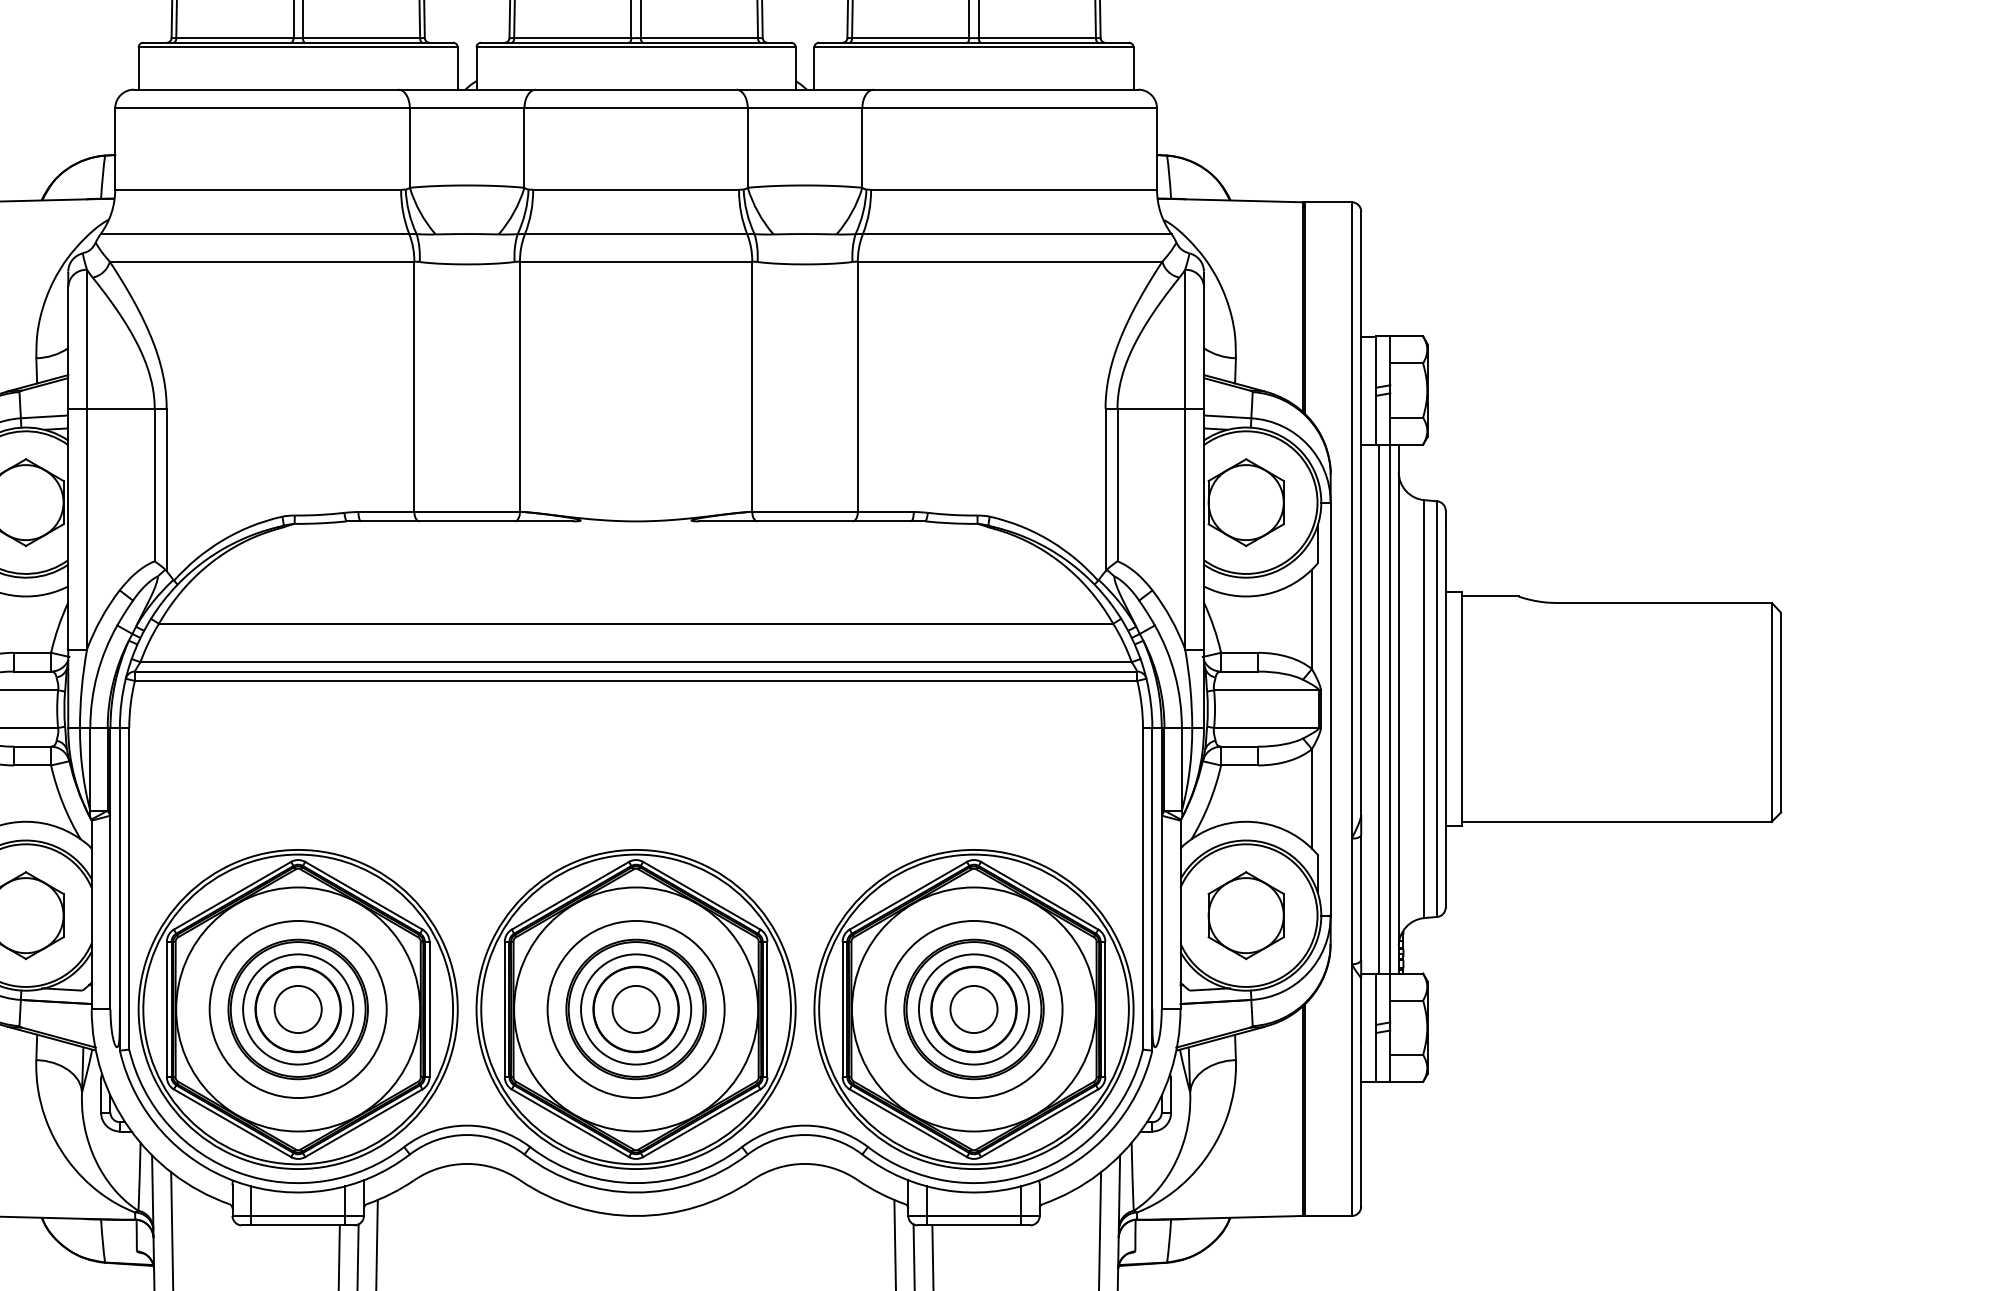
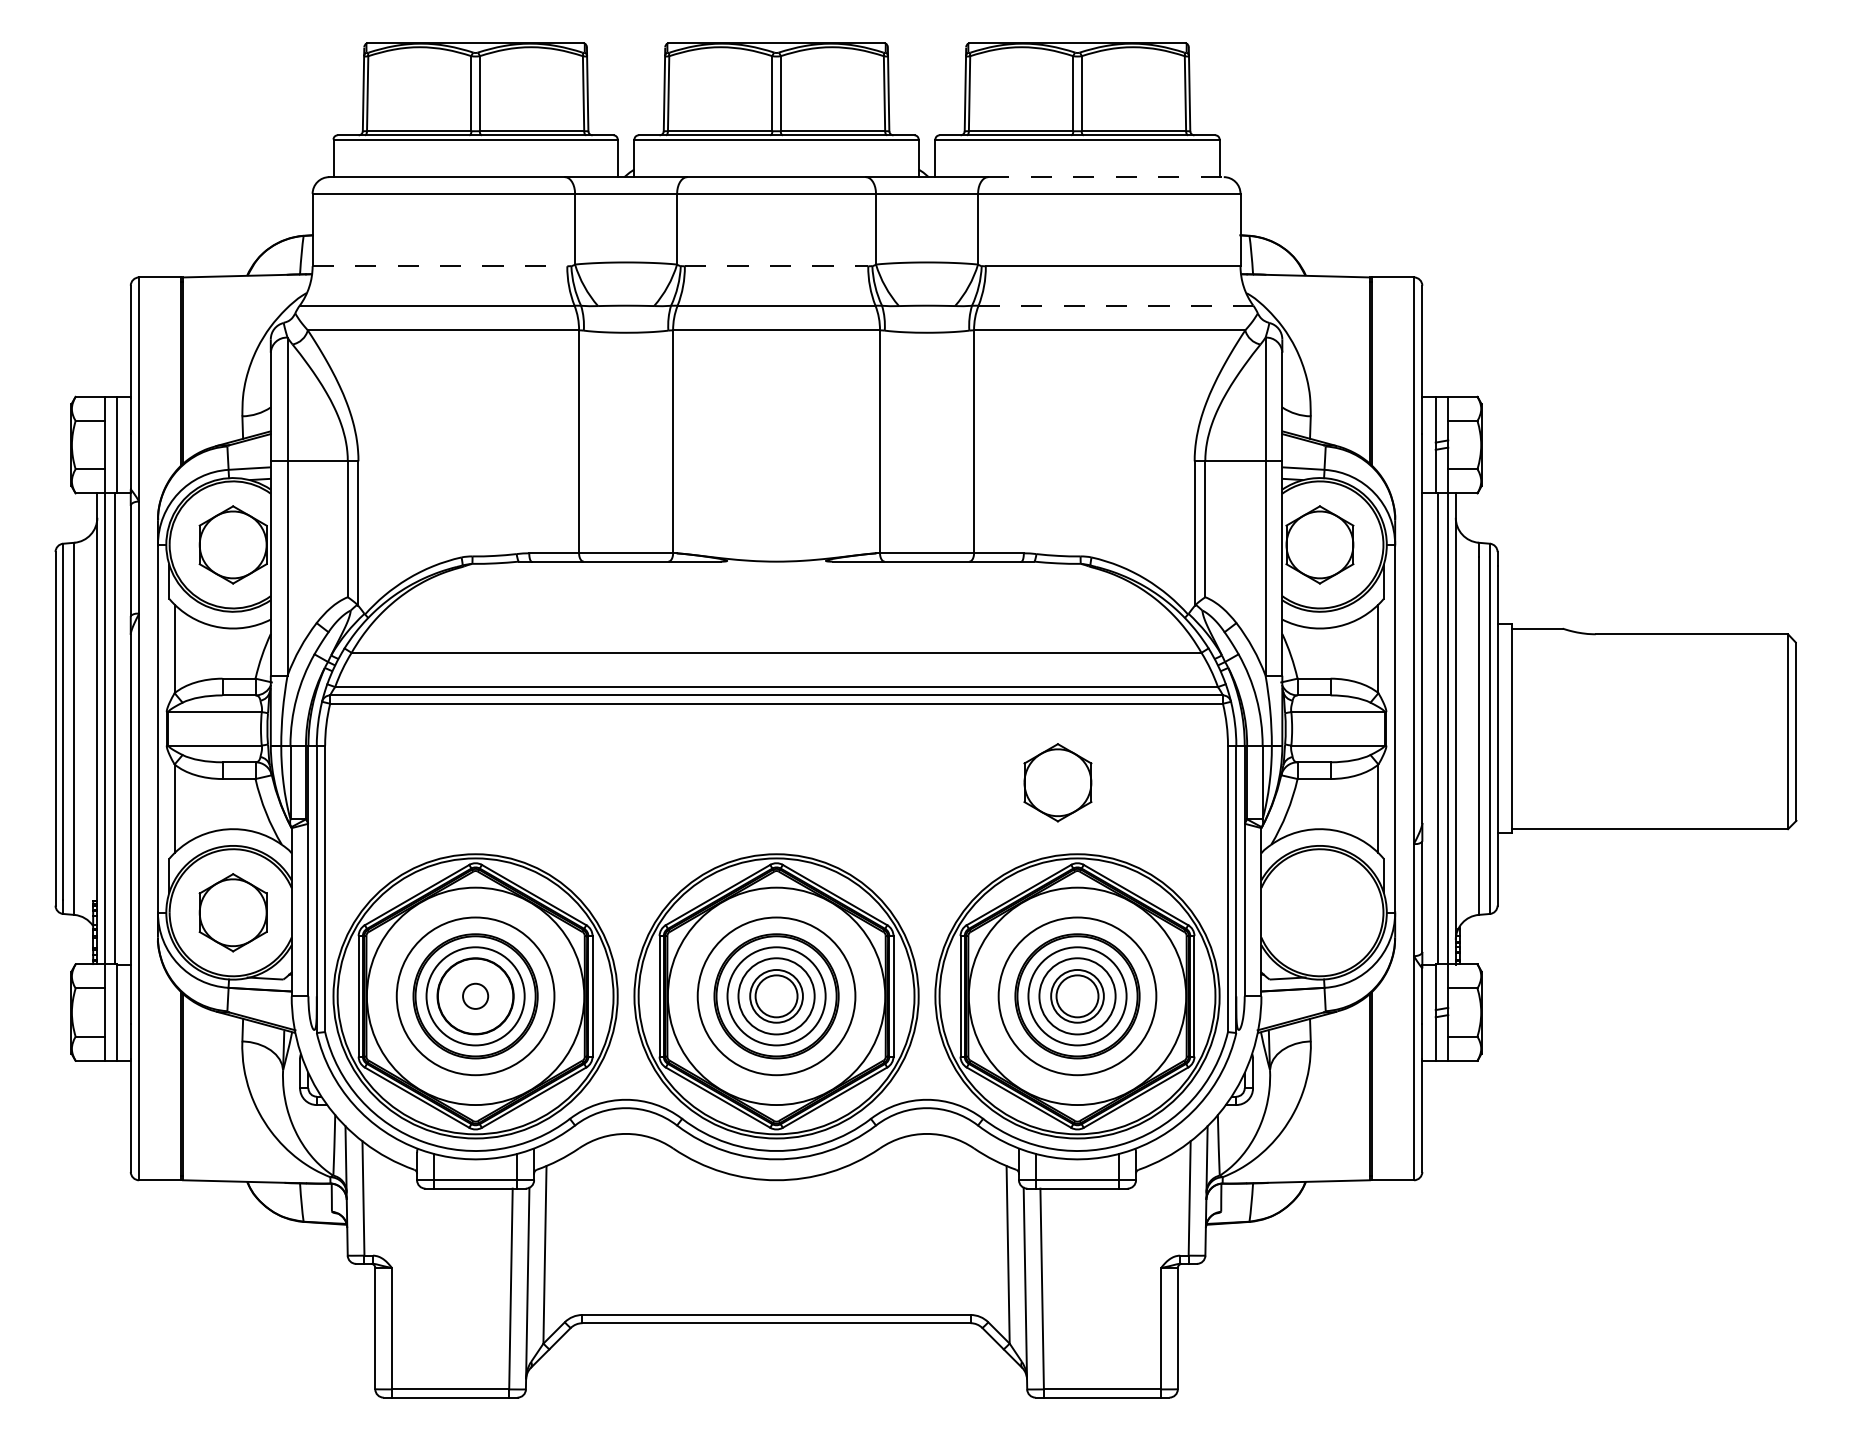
line: (1006, 90) -> (1106, 177), solid -> dashed
line: (258, 190) -> (440, 266), solid -> dashed
line: (636, 190) -> (776, 266), solid -> dashed
line: (1017, 233) -> (1116, 305), solid -> dashed
part: (1245, 915) -> (1057, 782), moved
circle: (298, 1009) -> (475, 996), size x0.6
circle: (636, 1009) -> (776, 996), size x0.7
circle: (973, 1009) -> (1077, 996), size x0.7

